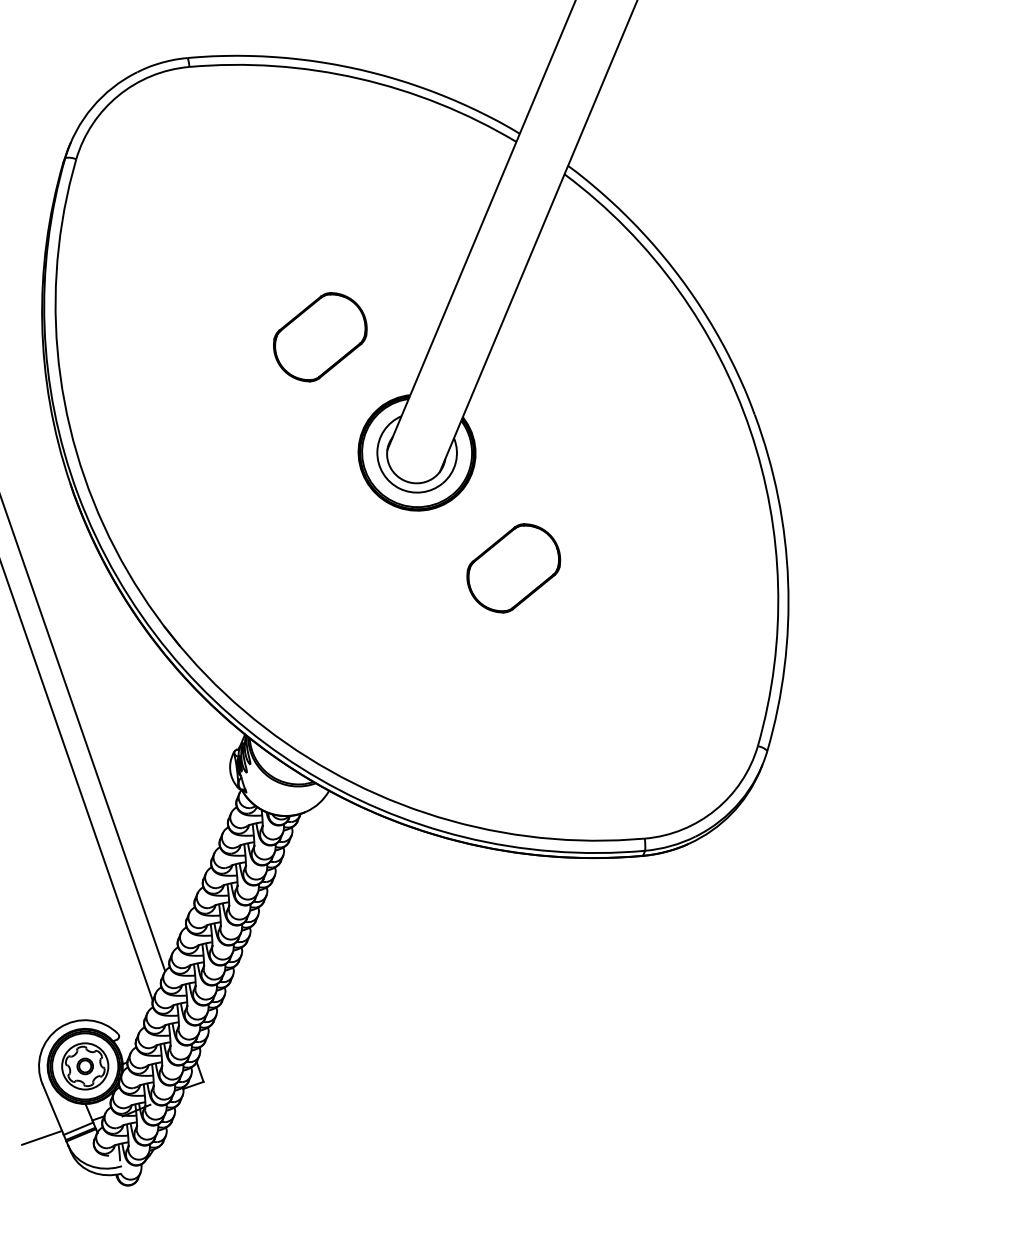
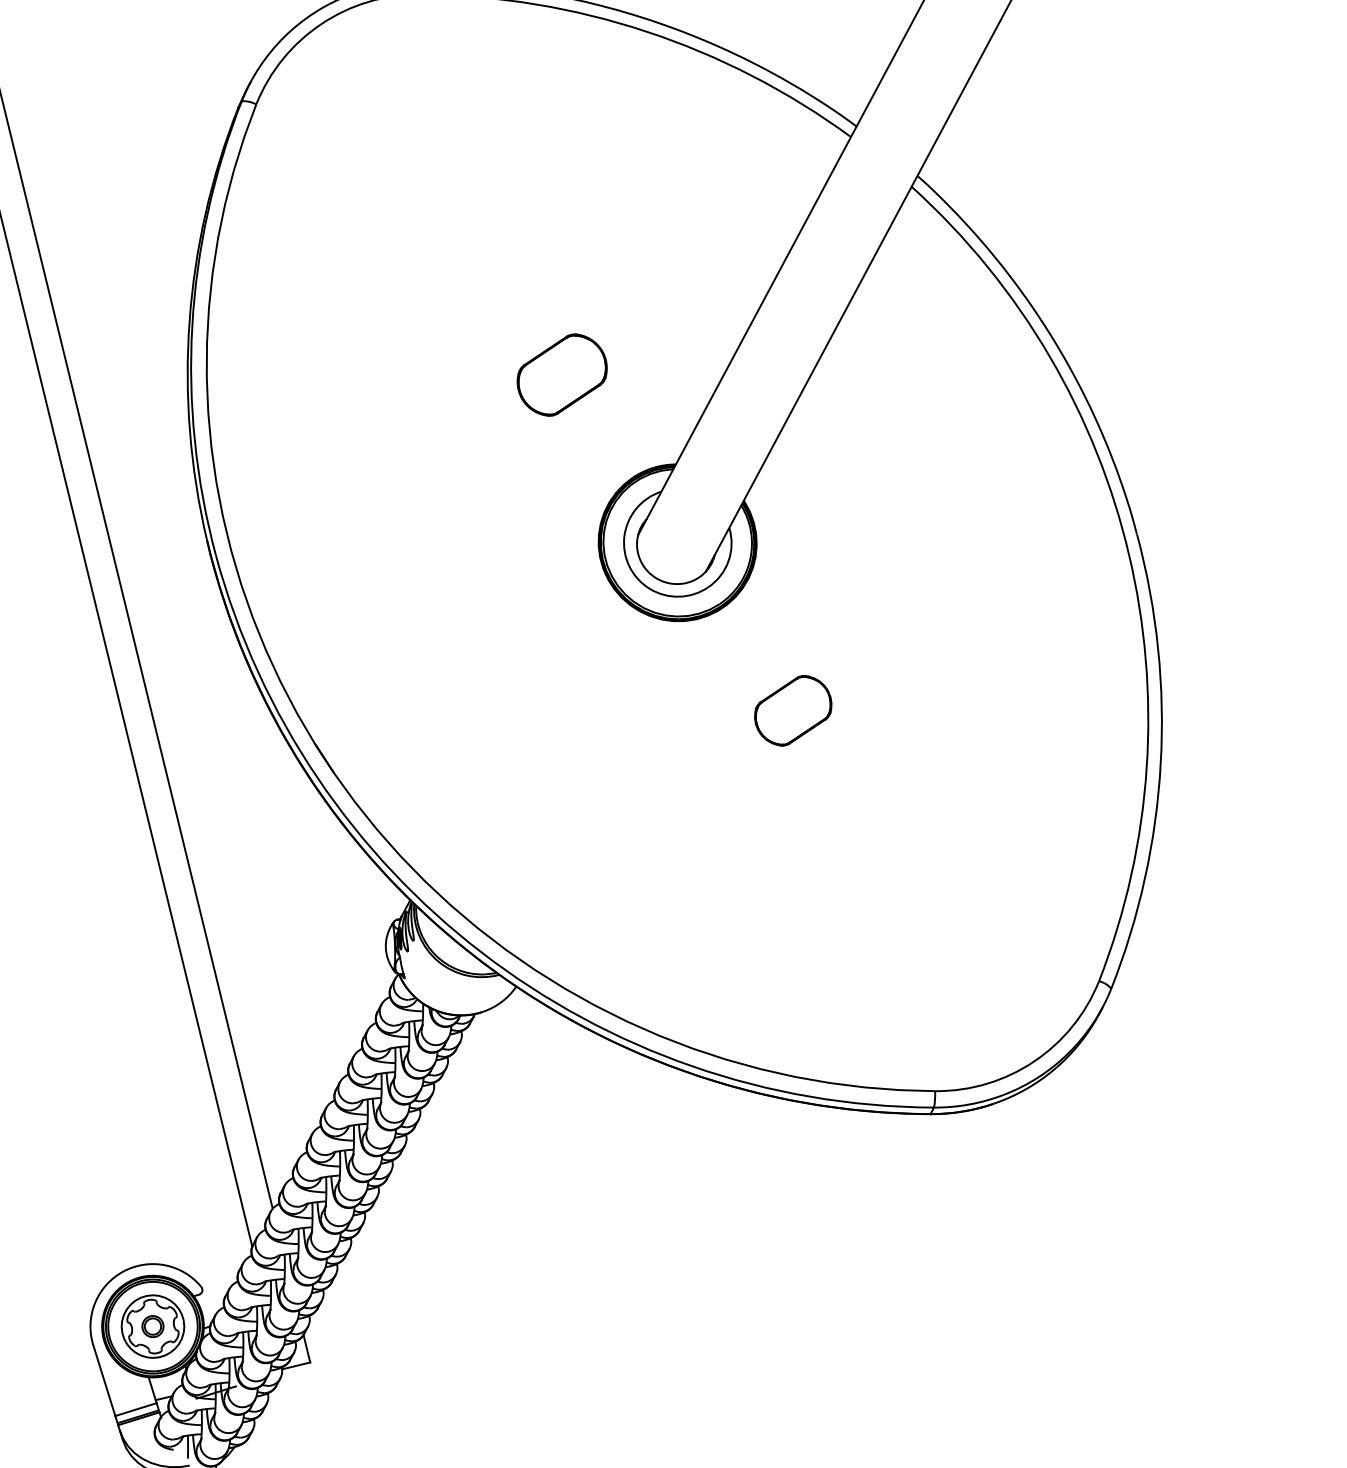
part: (320, 337) -> (562, 375), size x0.7
part: (513, 568) -> (792, 710), size x0.6
line: (42, 1137) -> (86, 1416), removed

